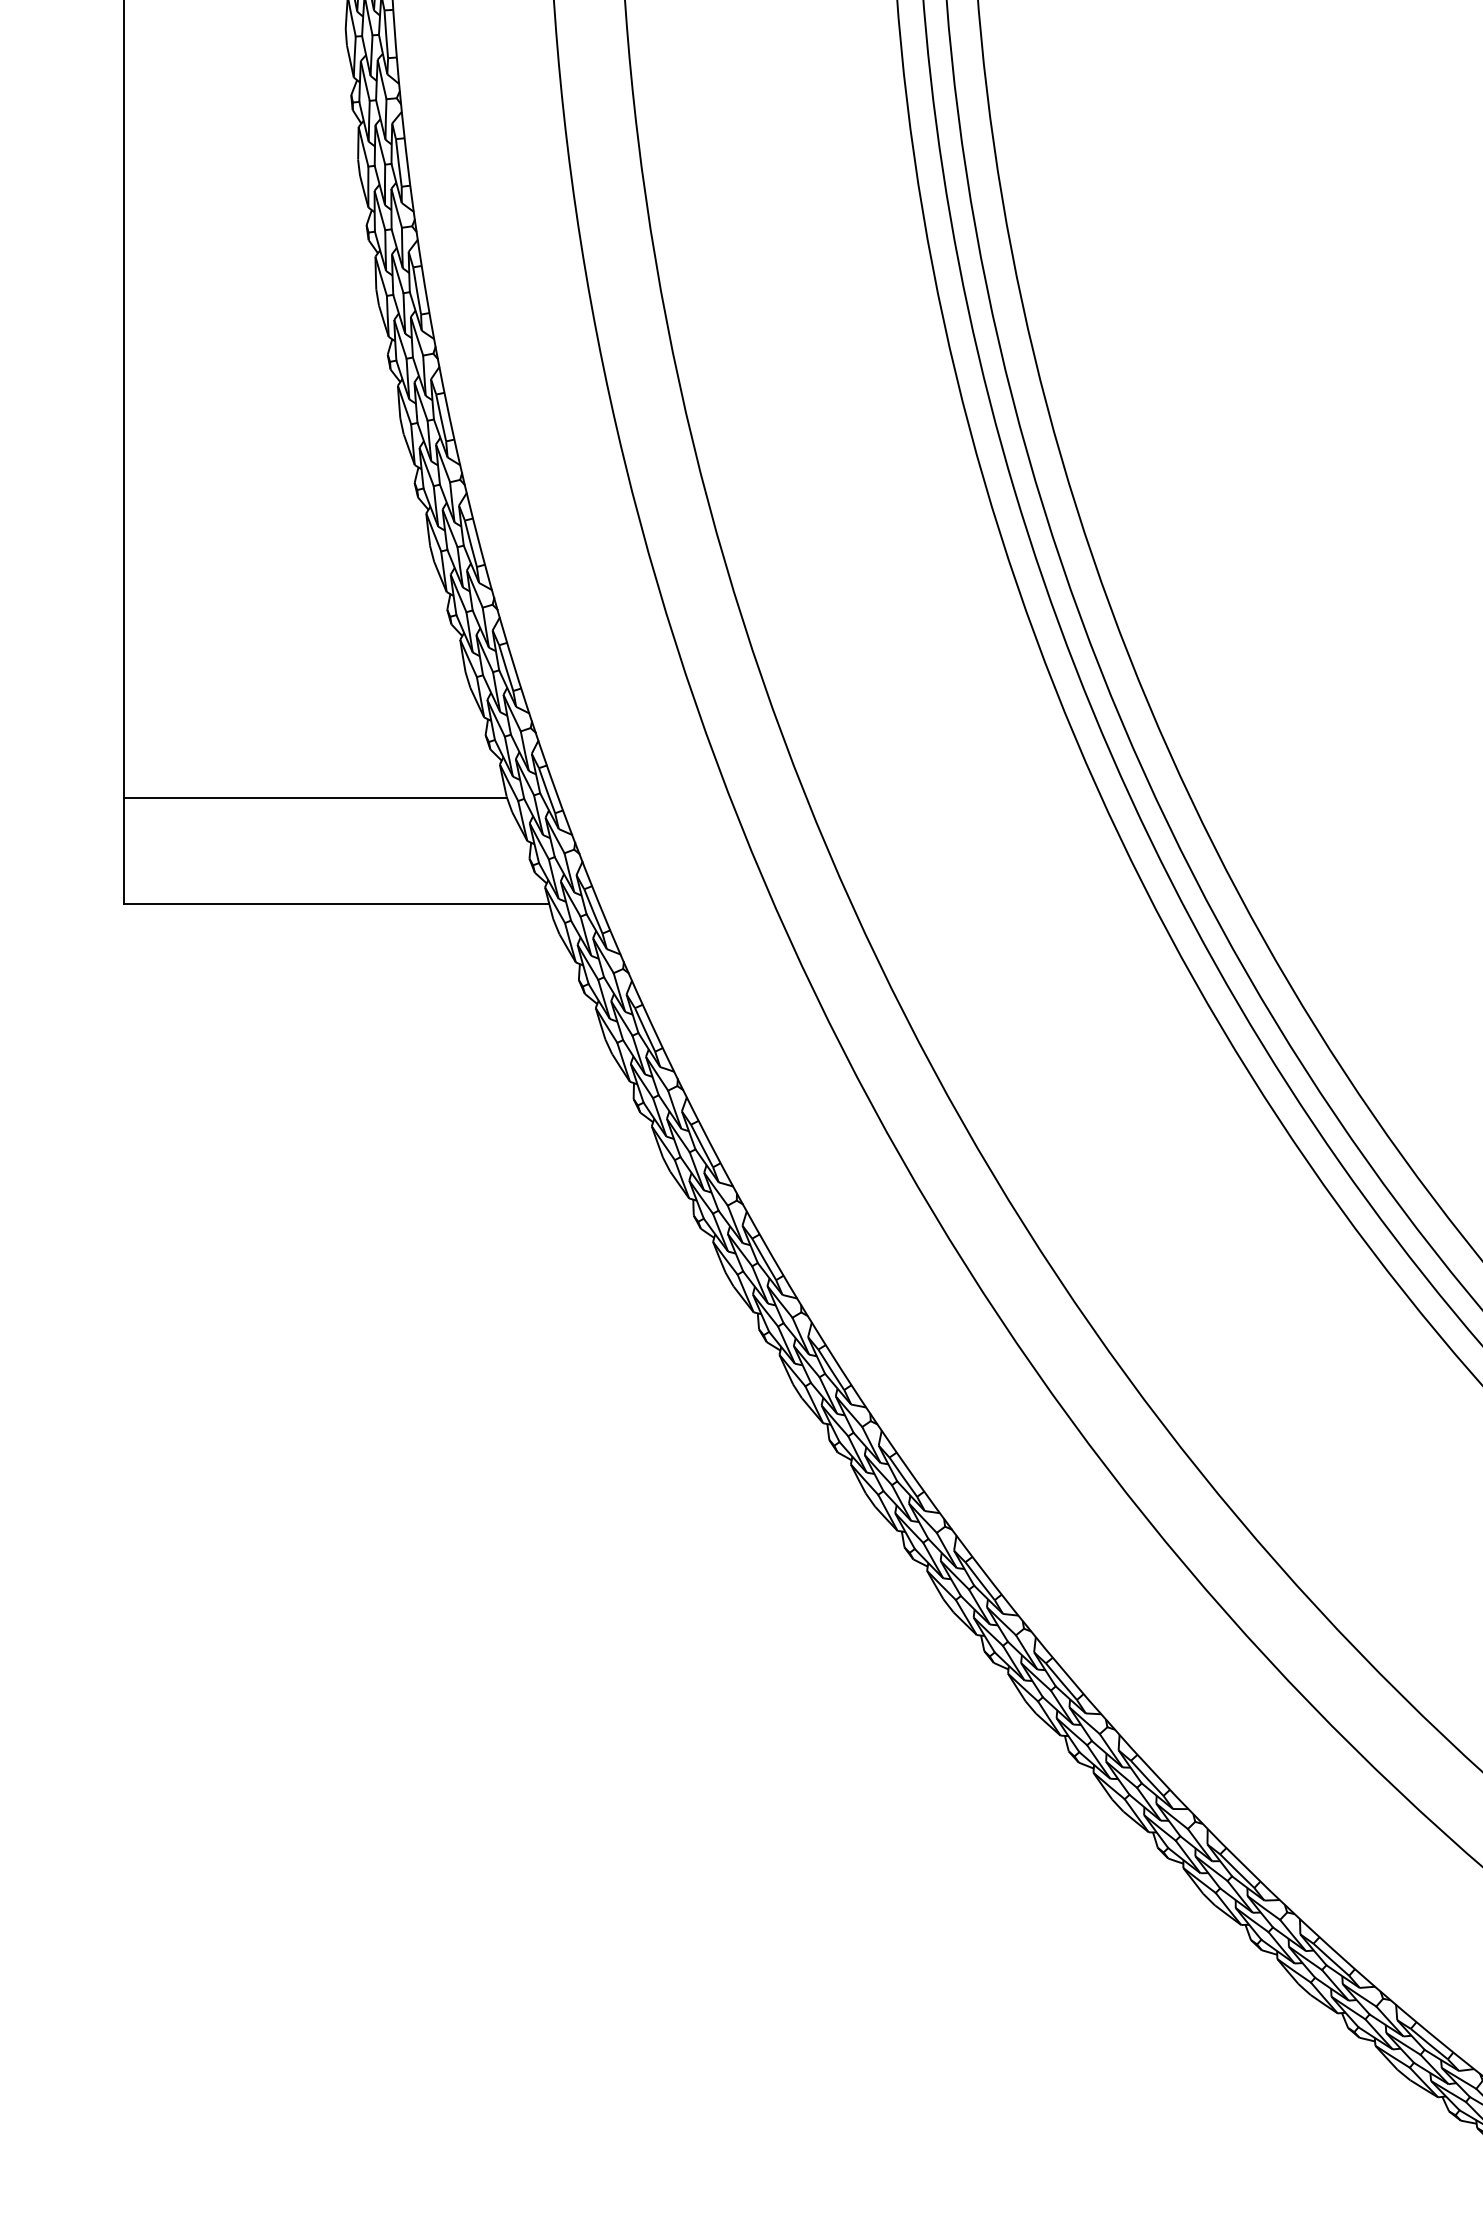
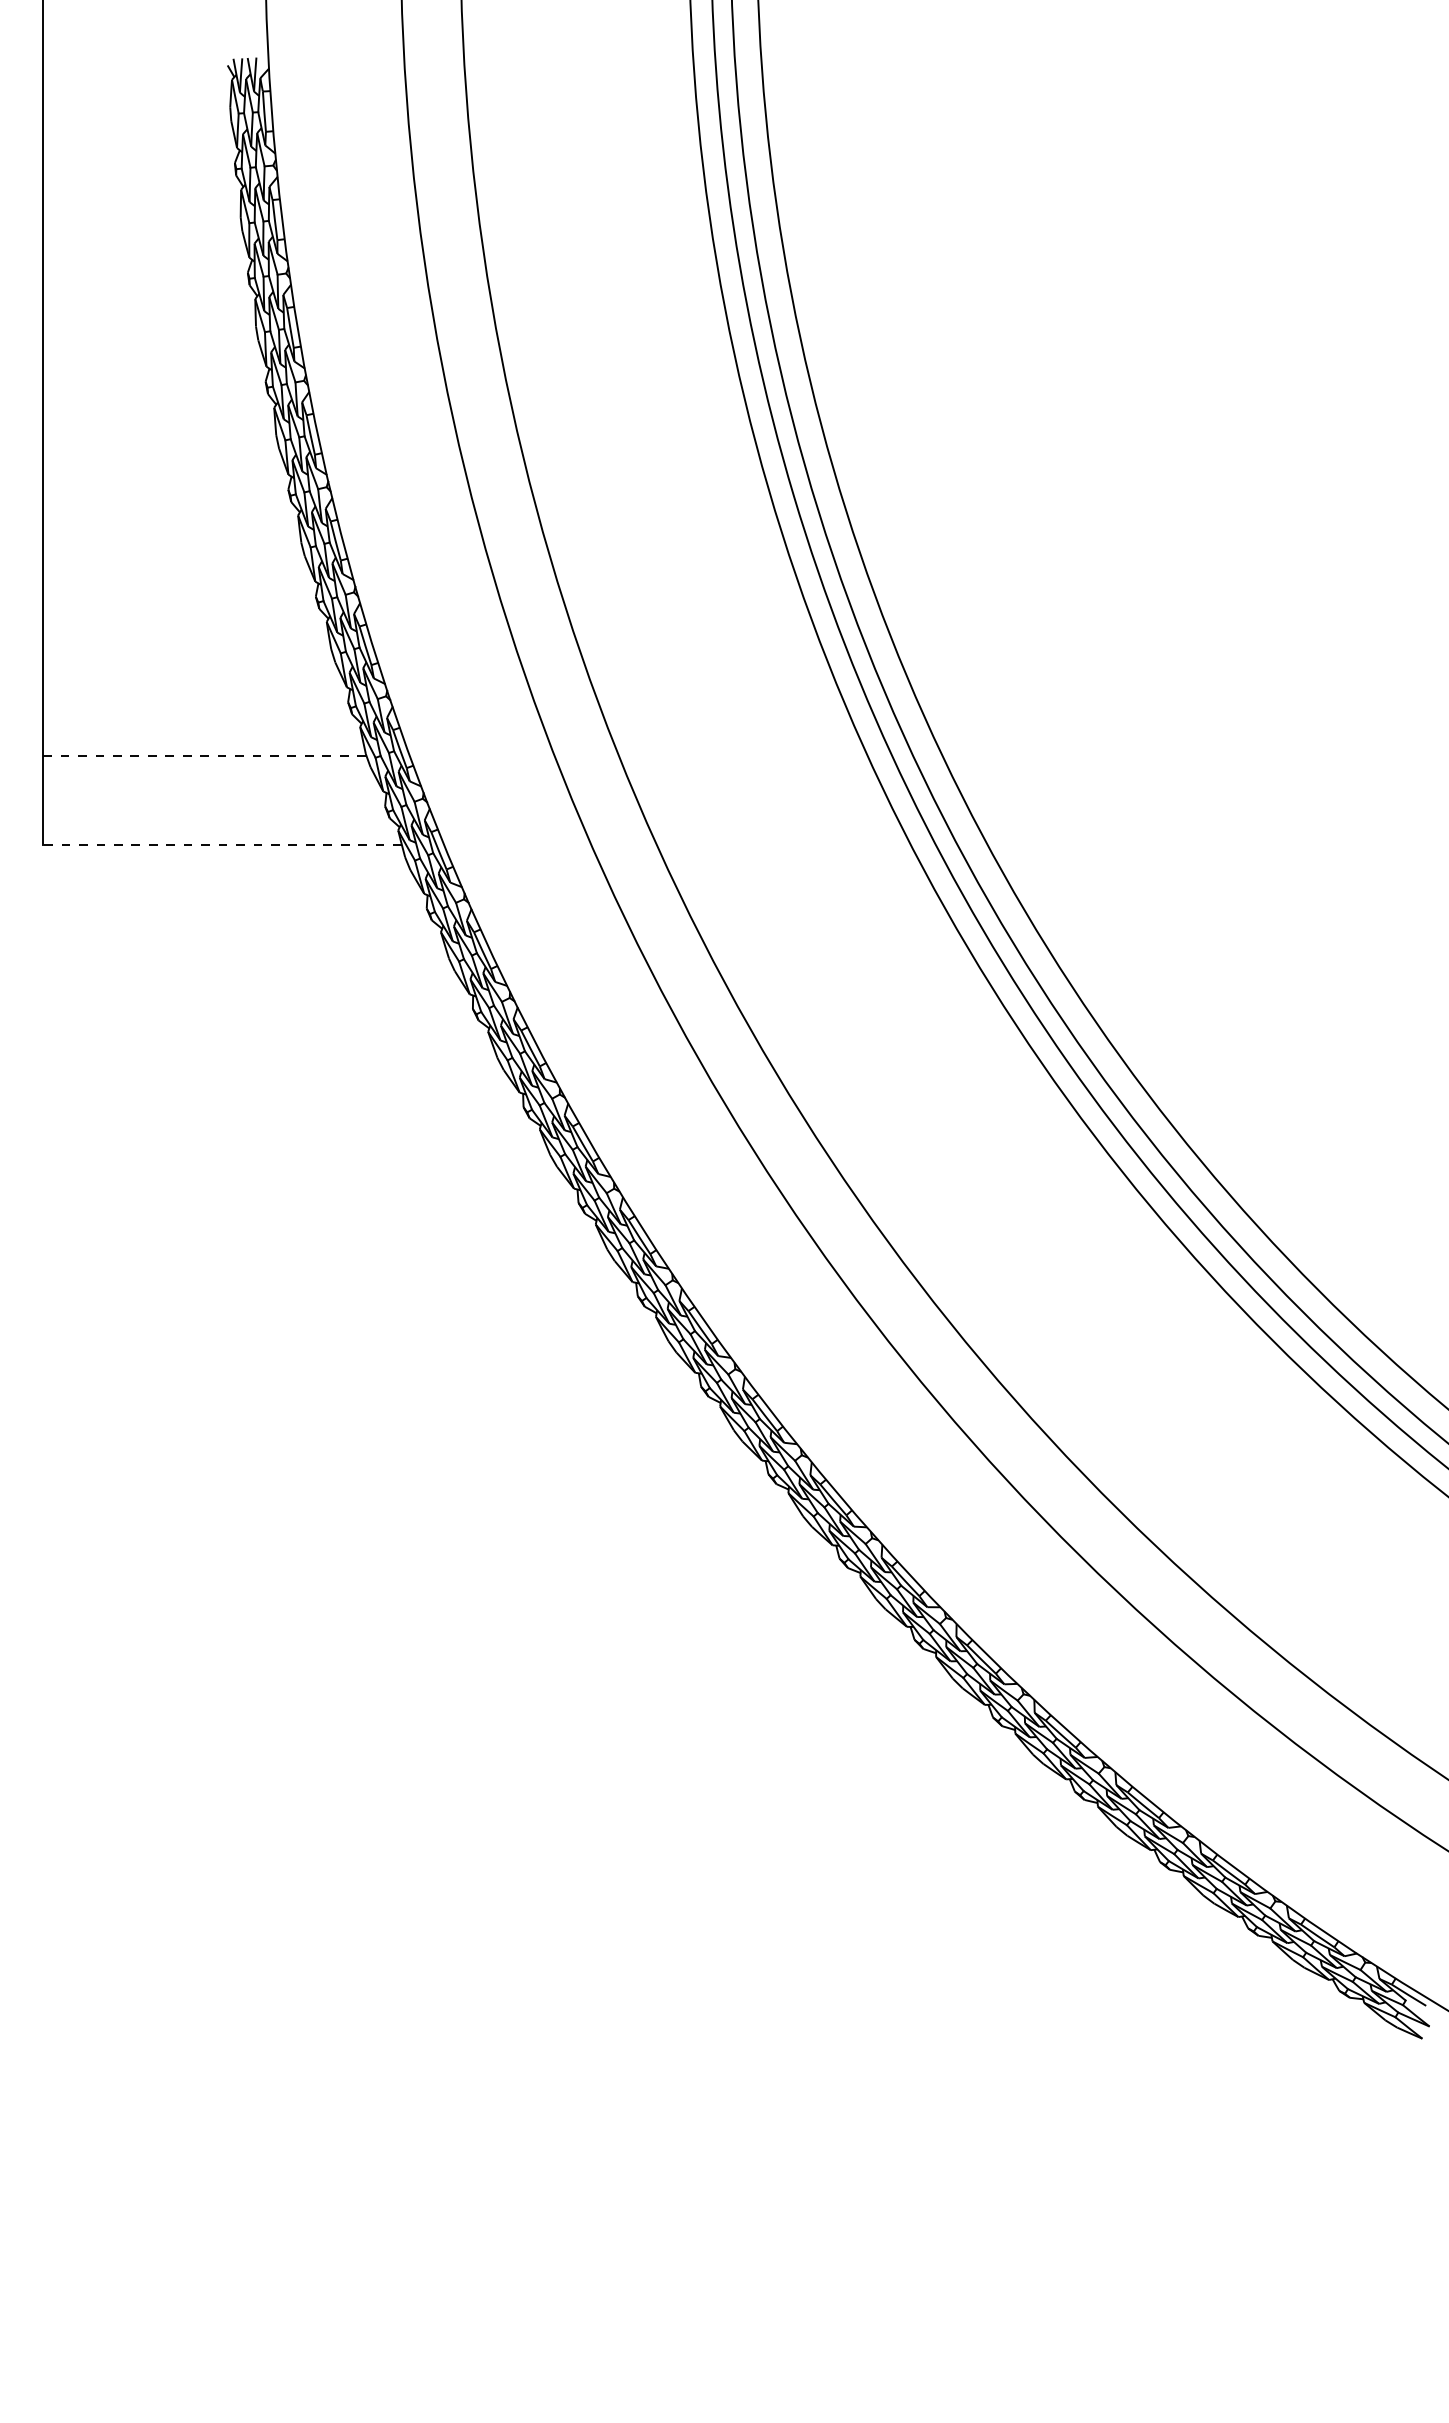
line: (315, 798) -> (204, 755), solid -> dashed
line: (336, 903) -> (222, 844), solid -> dashed

